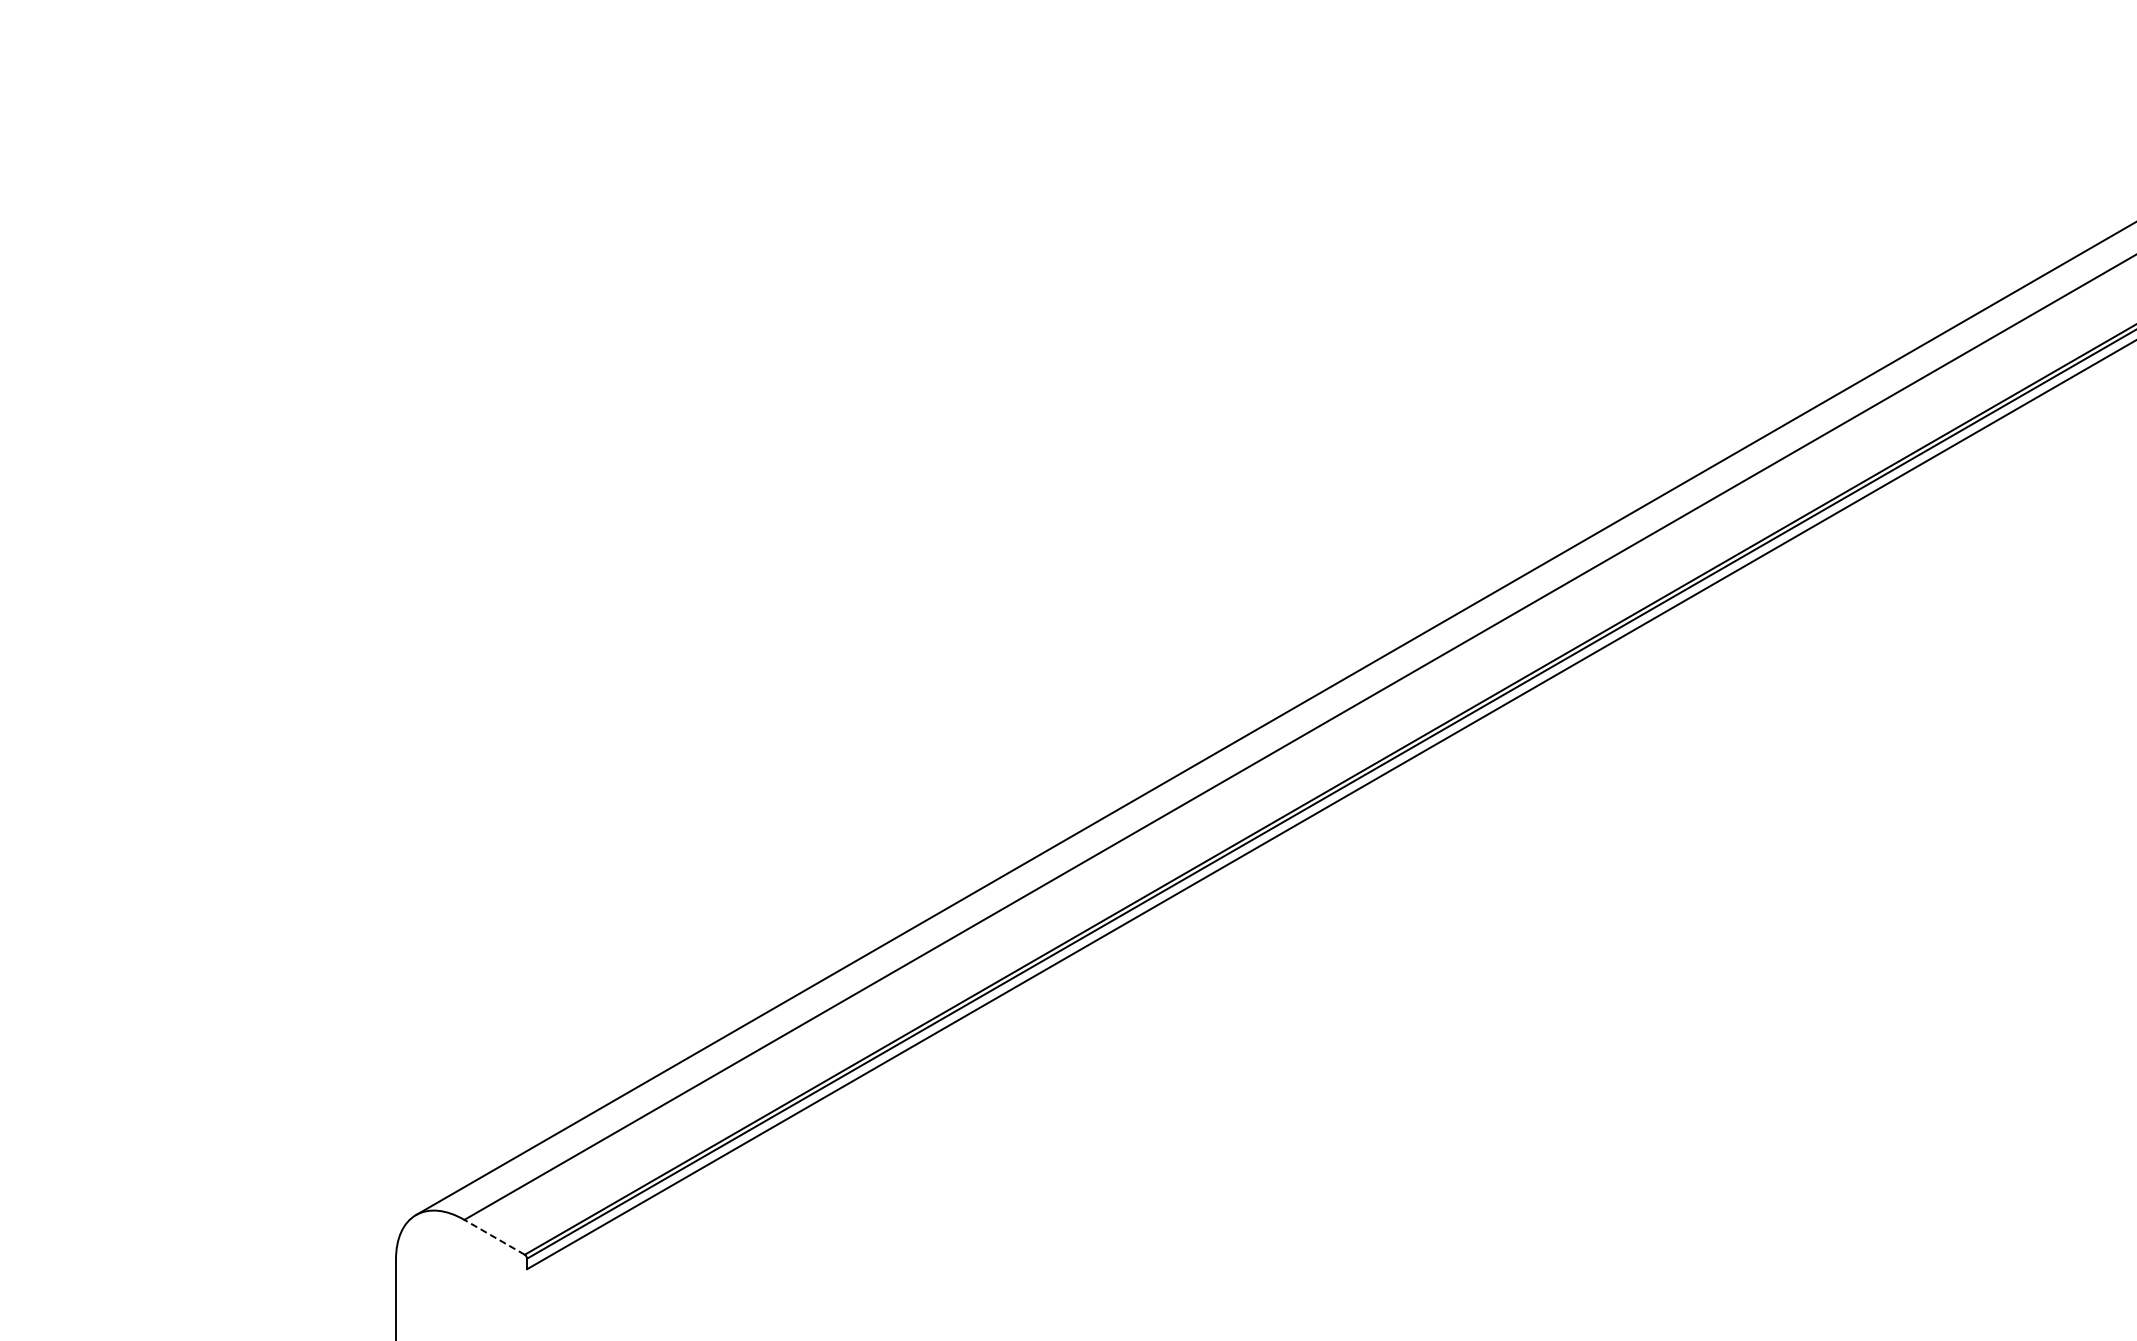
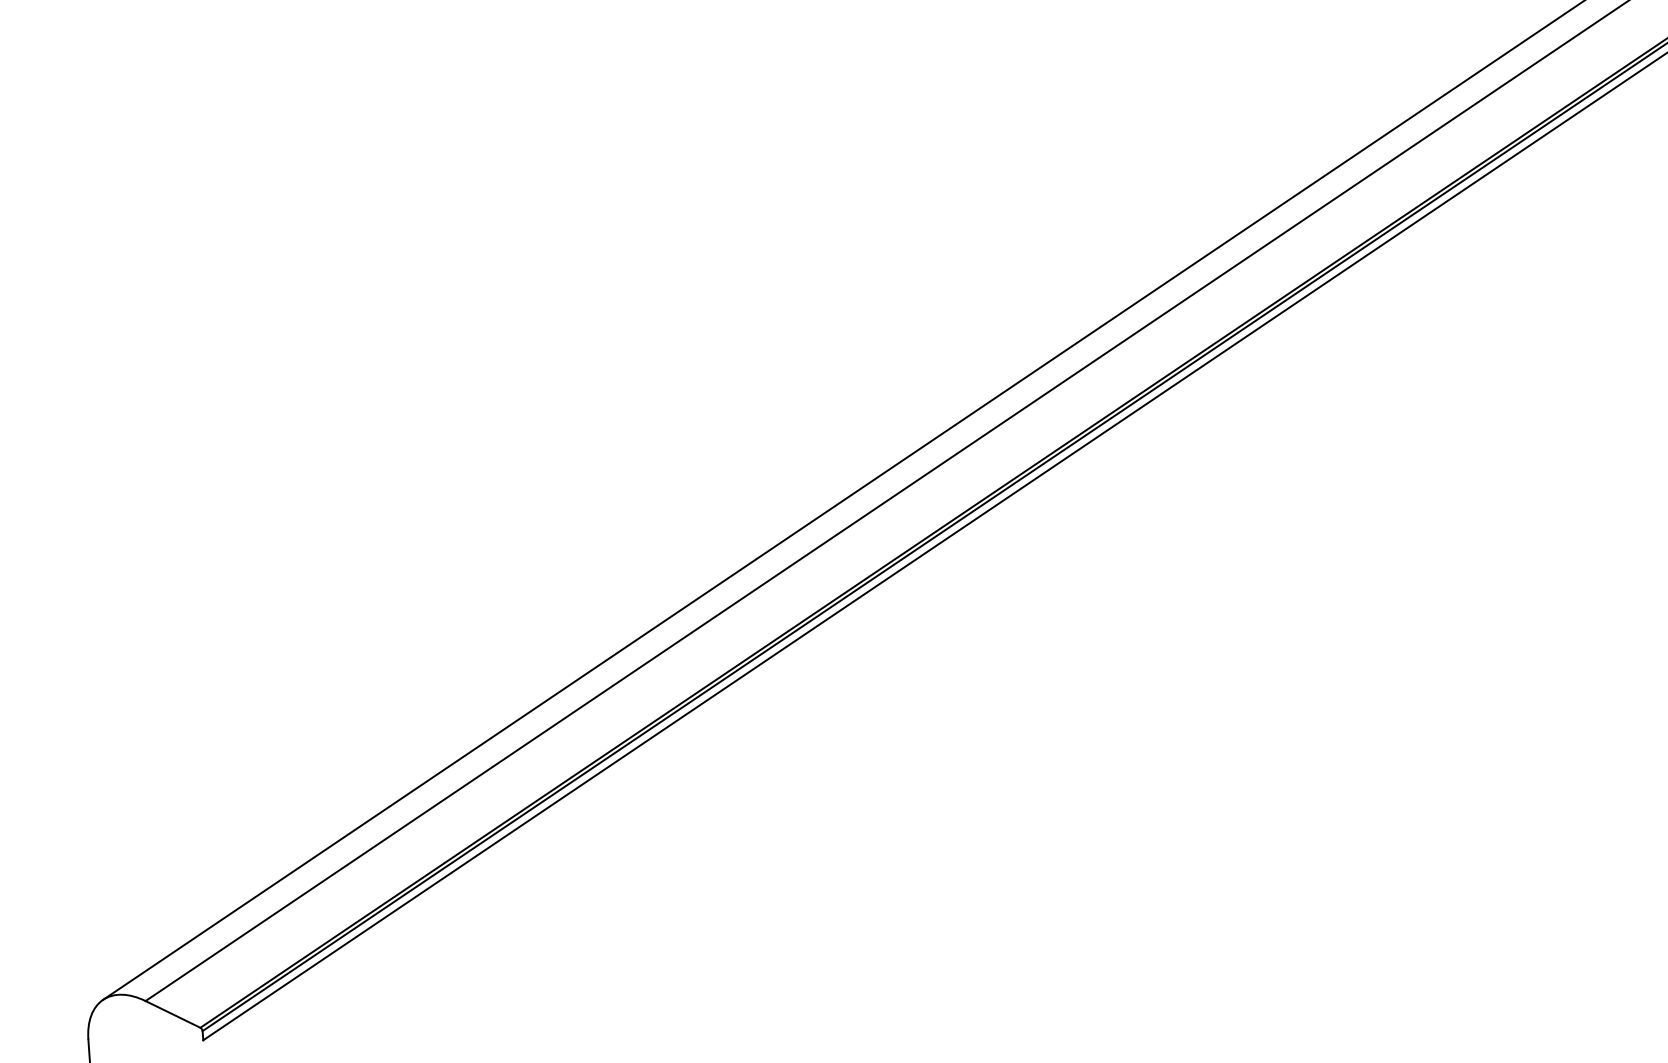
line: (494, 1237) -> (172, 1014), dashed -> solid

